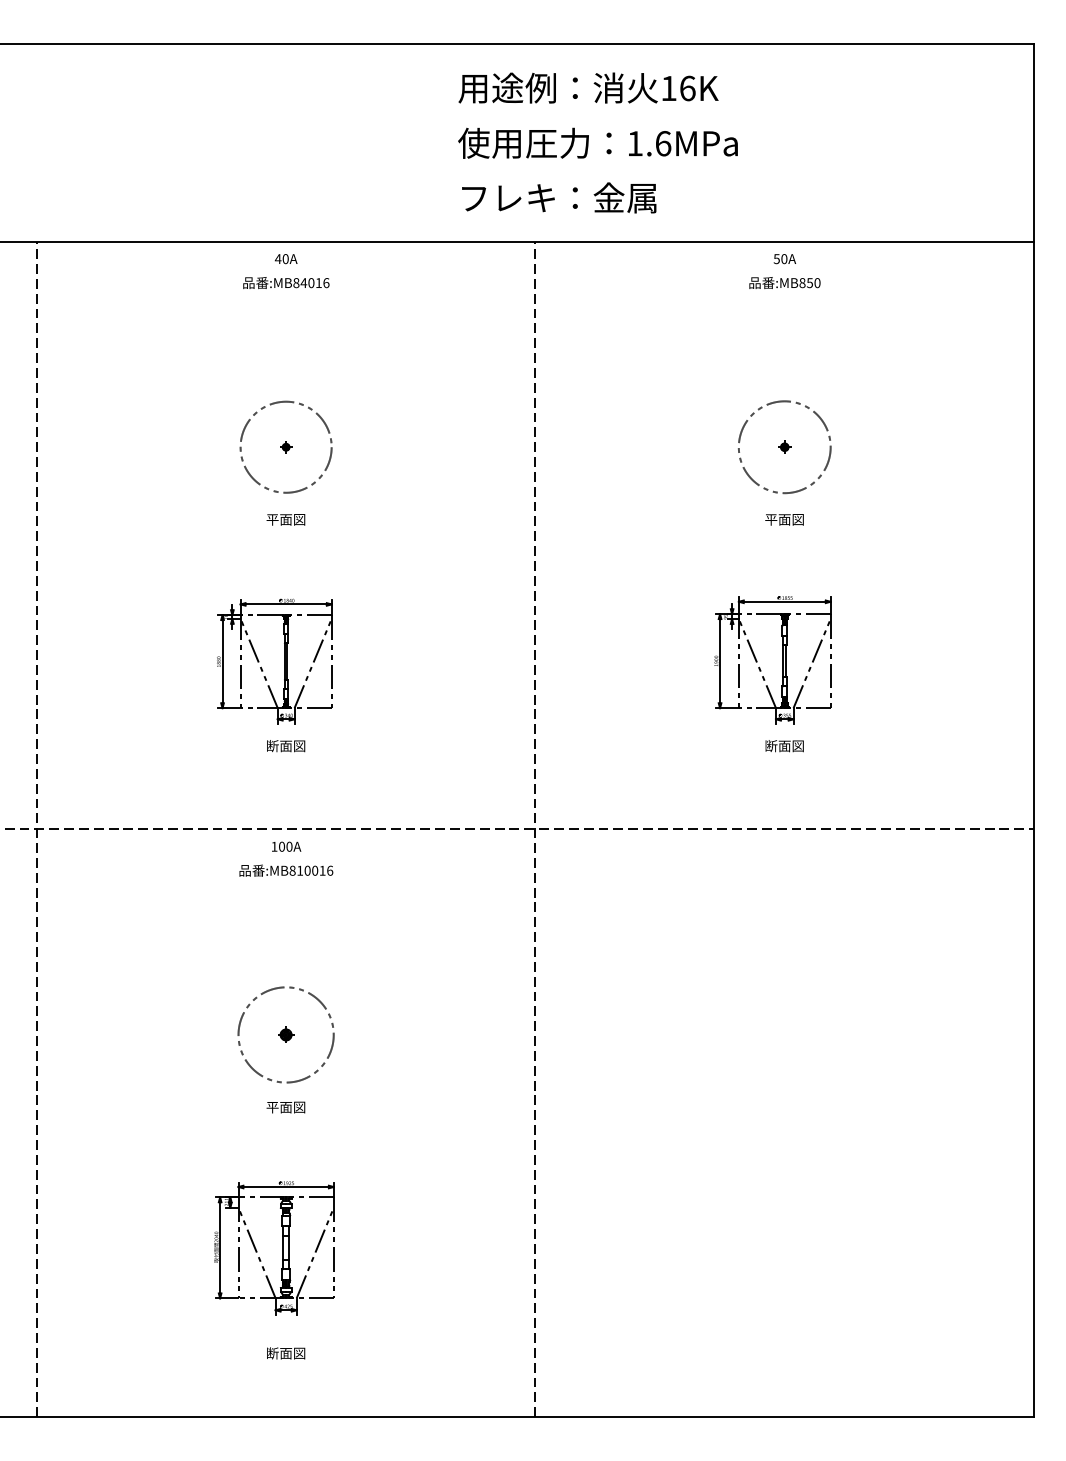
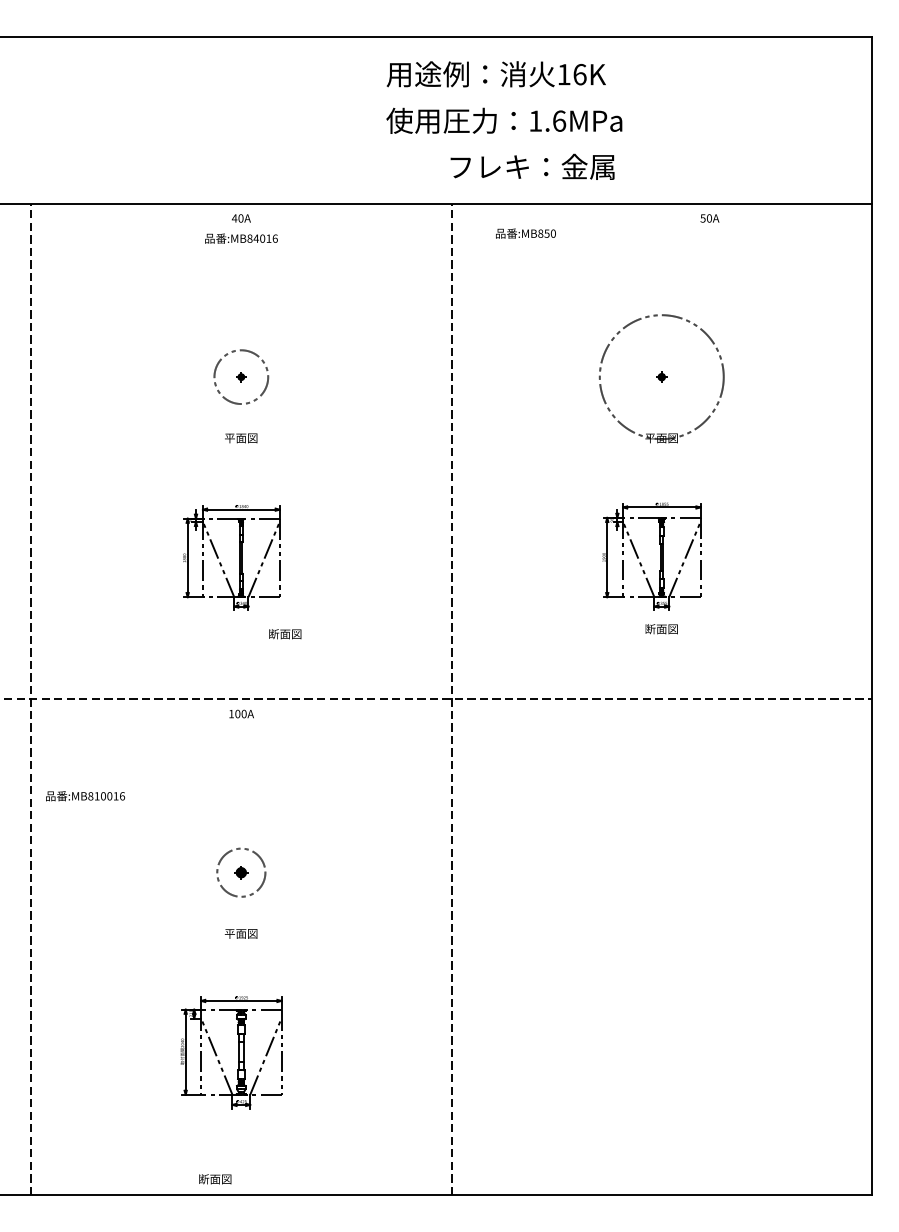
text: (559, 197) -> (532, 166), moved
text: (784, 259) -> (709, 218), moved
text: (784, 282) -> (525, 233), moved
circle: (285, 446) -> (240, 376), size x0.7
circle: (784, 446) -> (661, 376), size x1.6
text: (286, 746) -> (285, 634), moved
text: (286, 871) -> (85, 796), moved
circle: (286, 1034) -> (241, 872), size x0.6
text: (286, 1353) -> (215, 1179), moved

